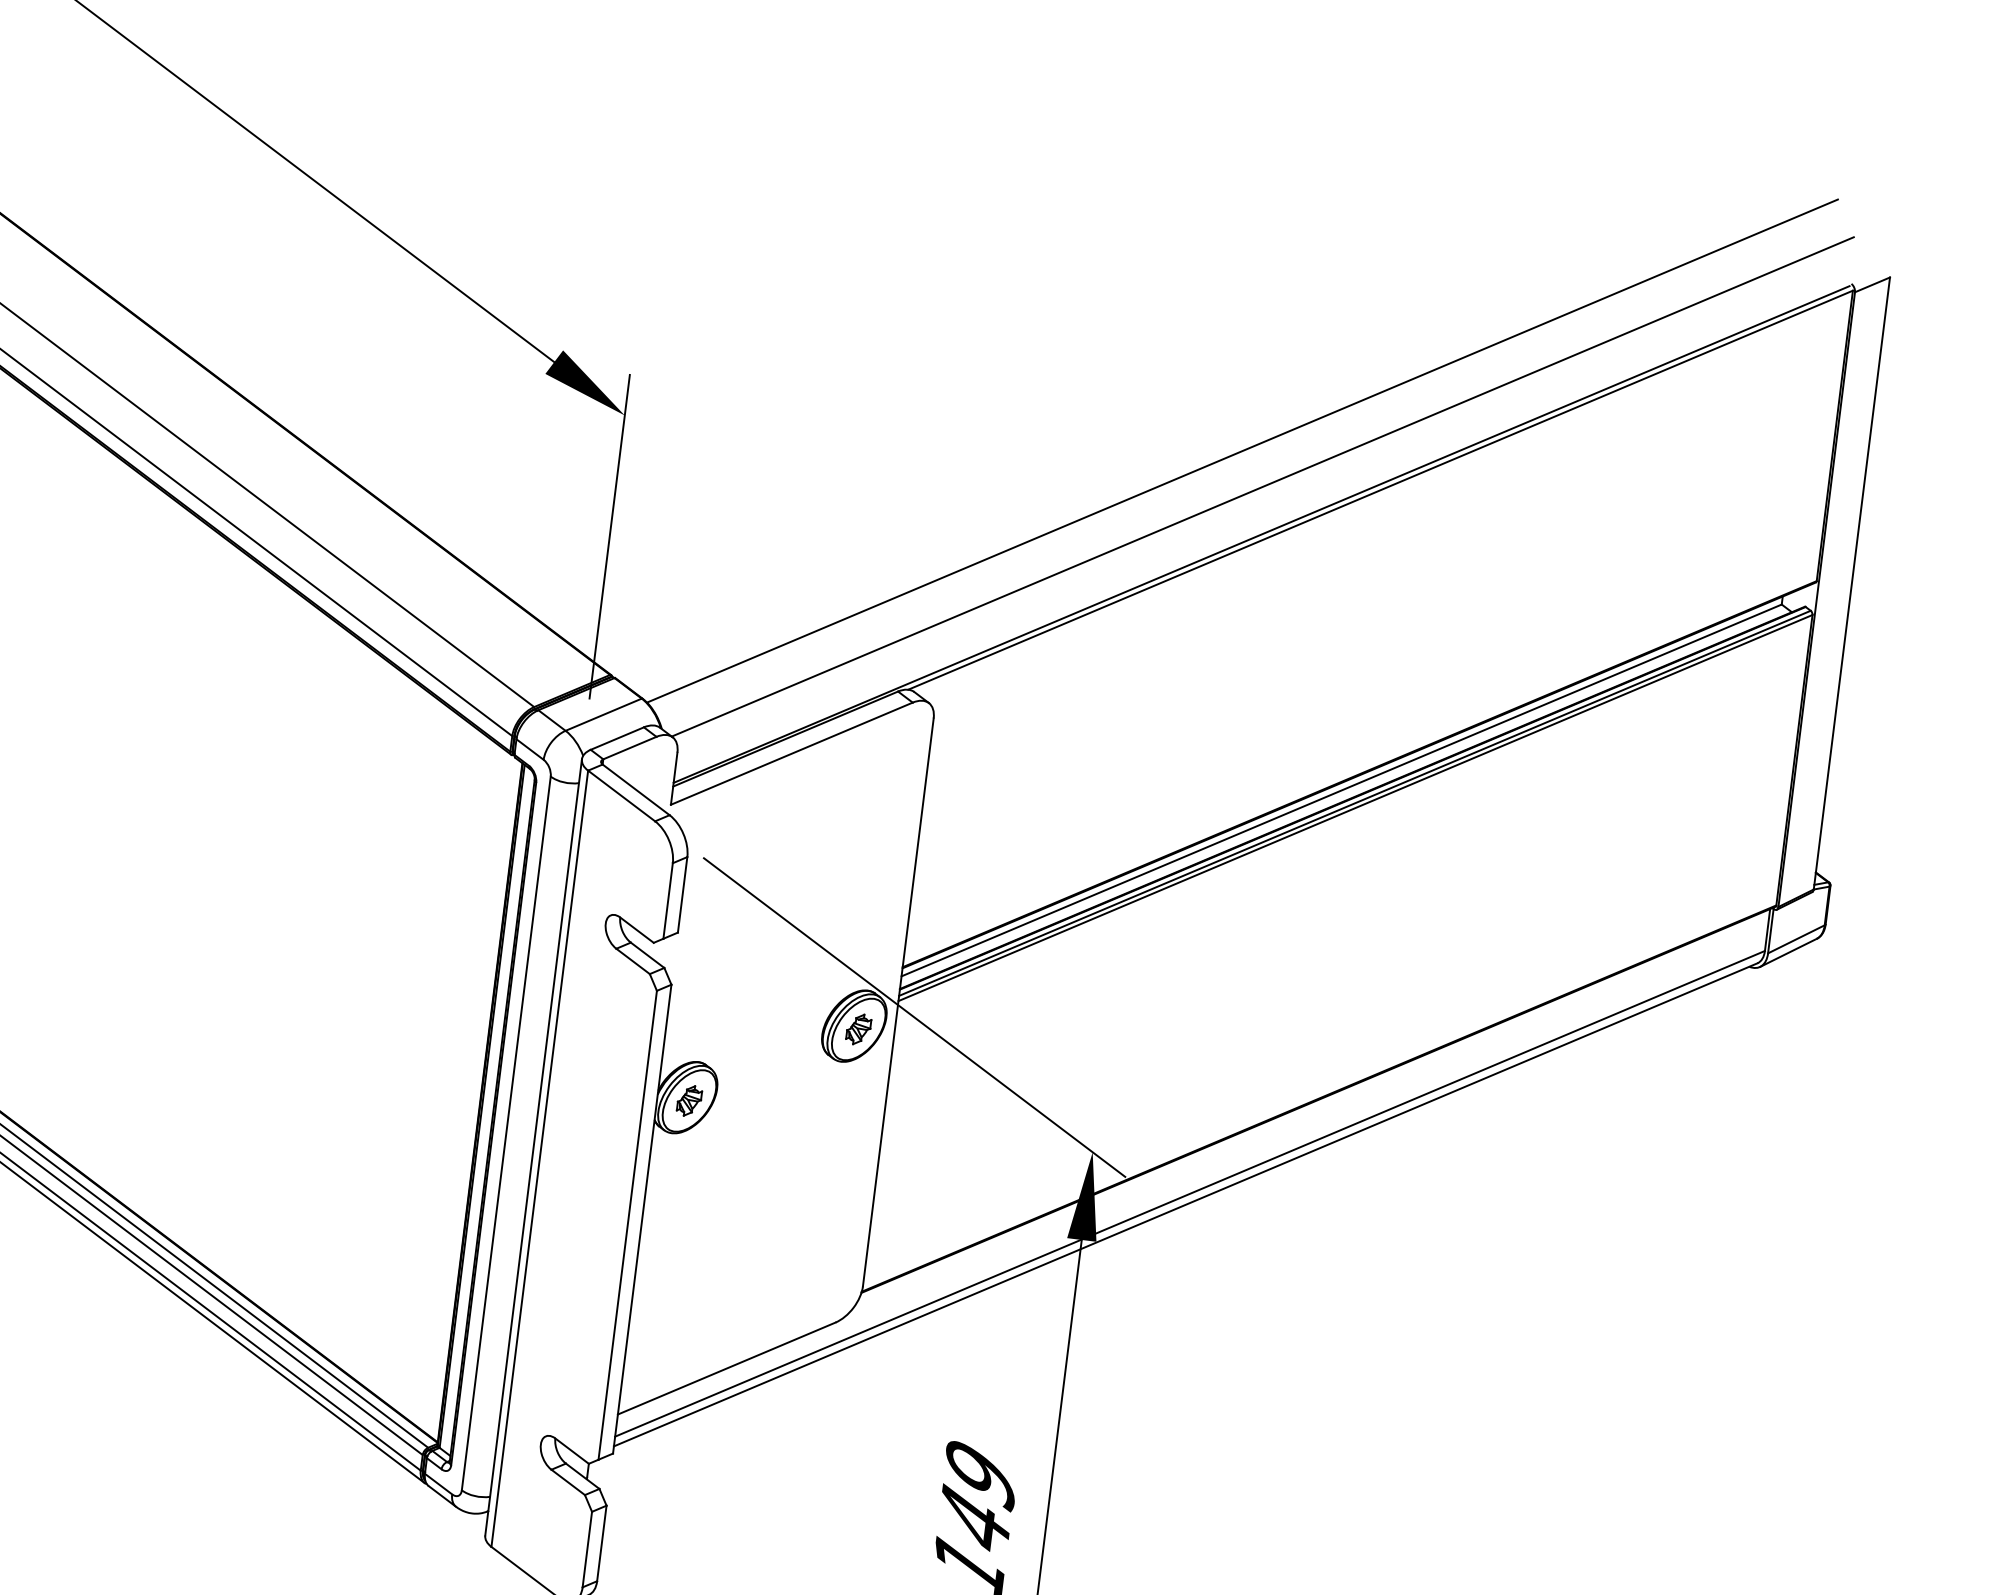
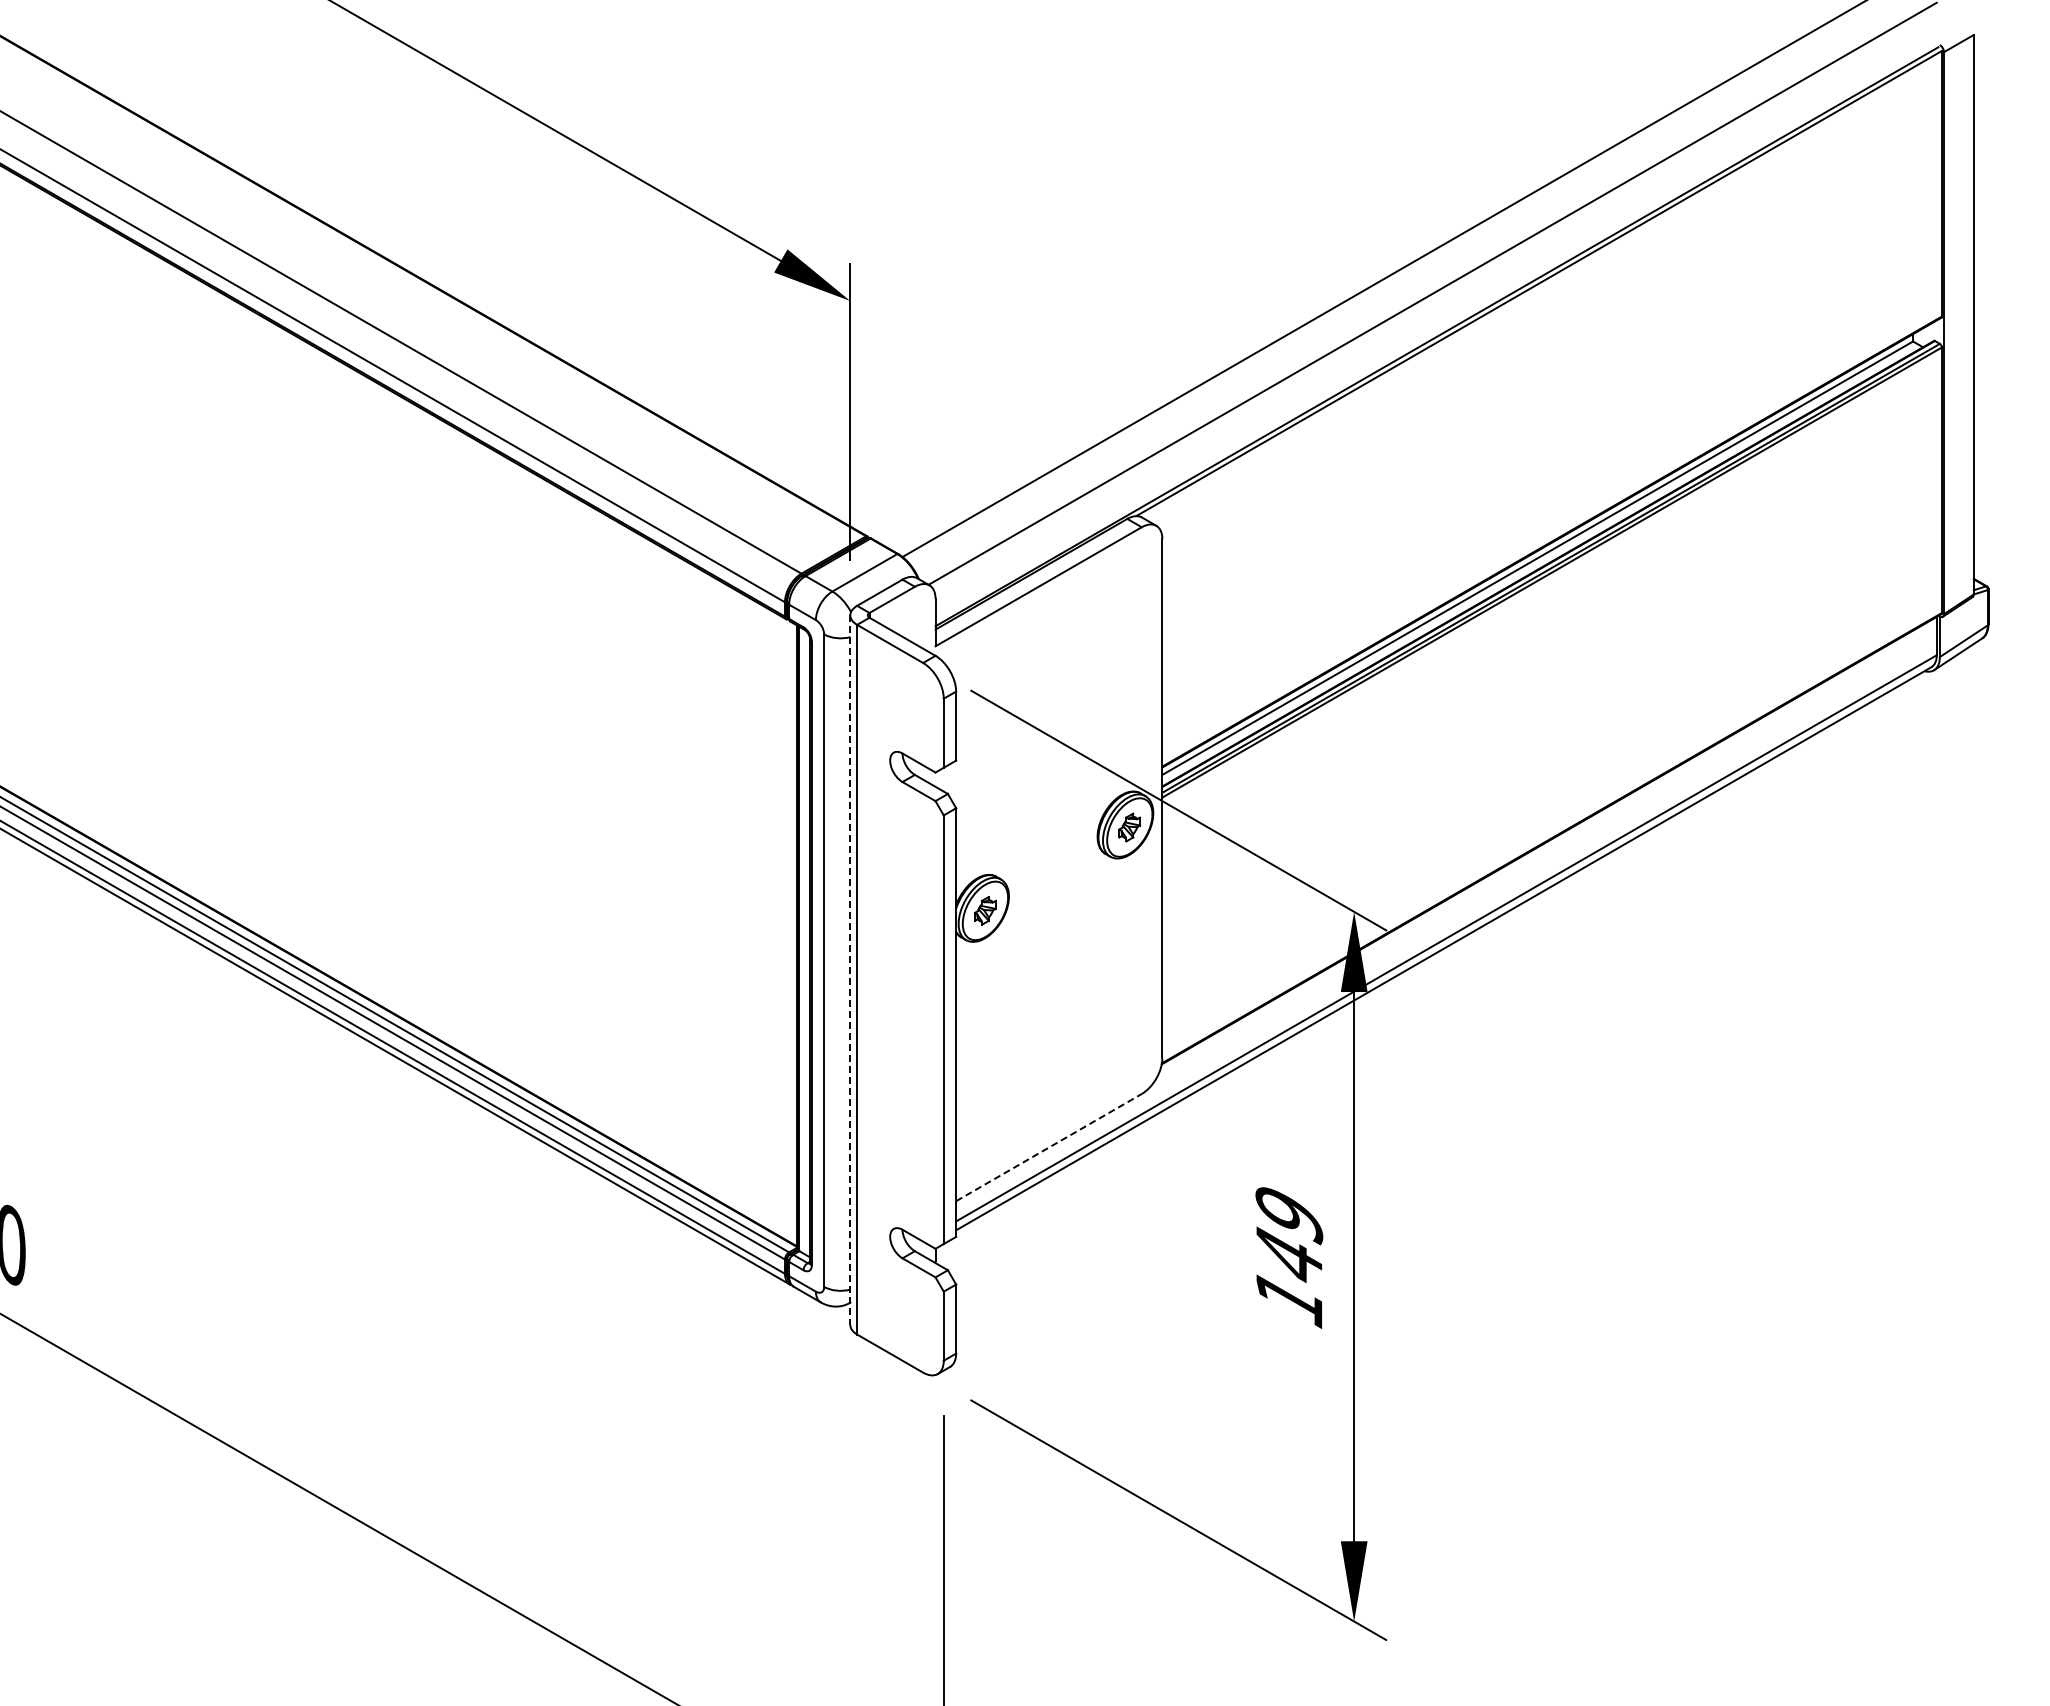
line: (533, 1147) -> (850, 970), solid -> dashed
line: (727, 1368) -> (1049, 1147), solid -> dashed

